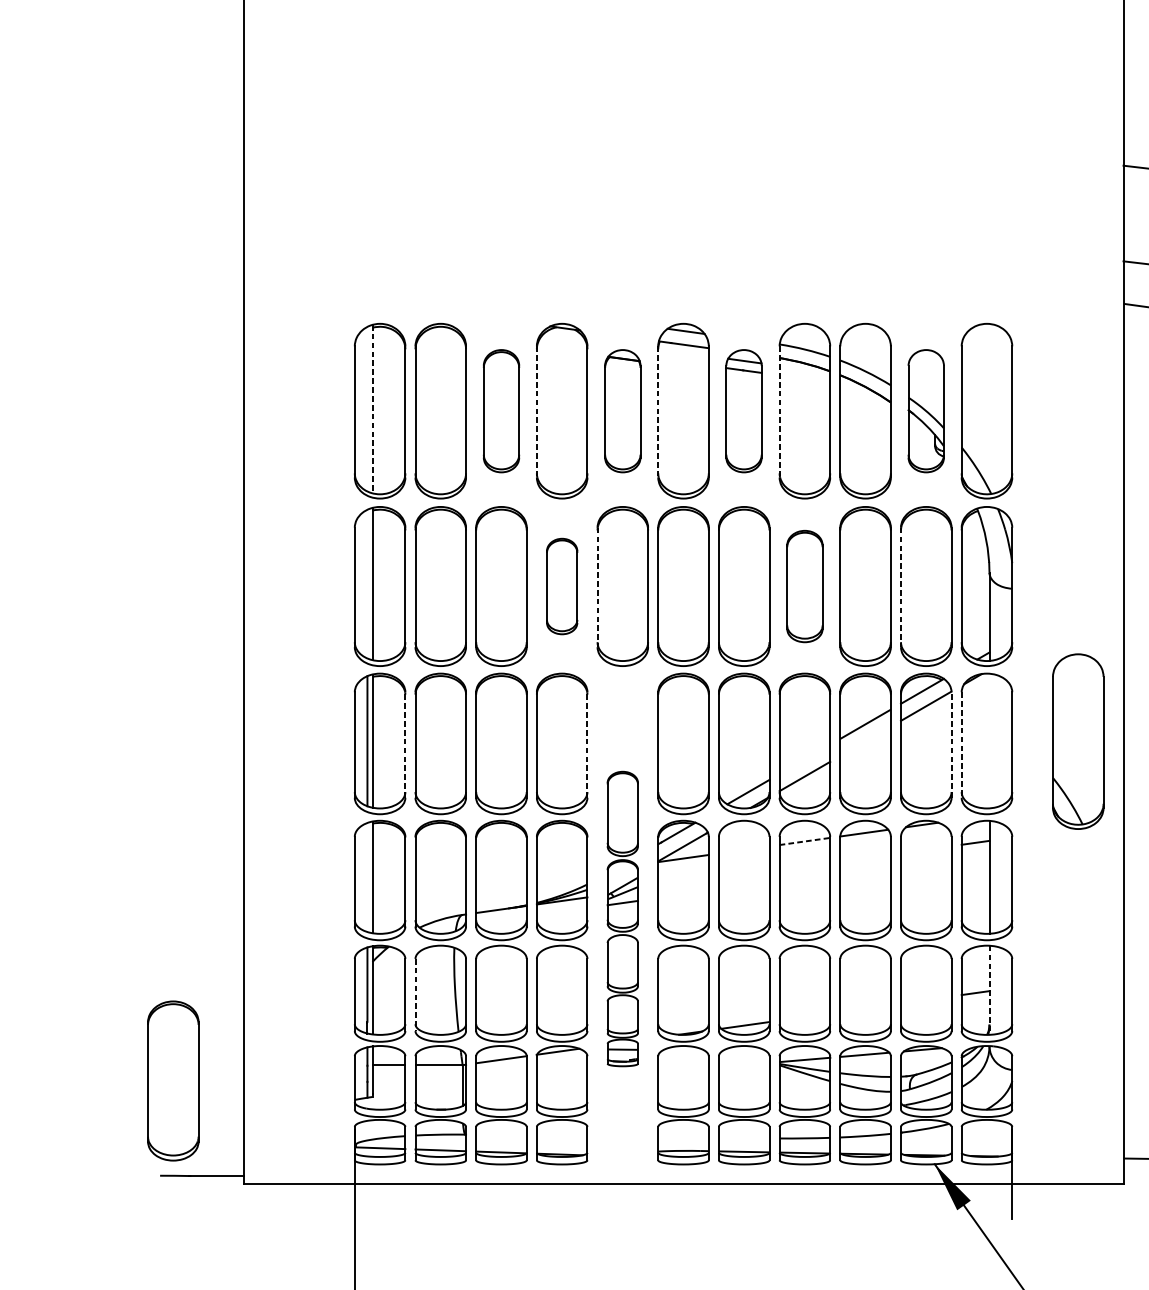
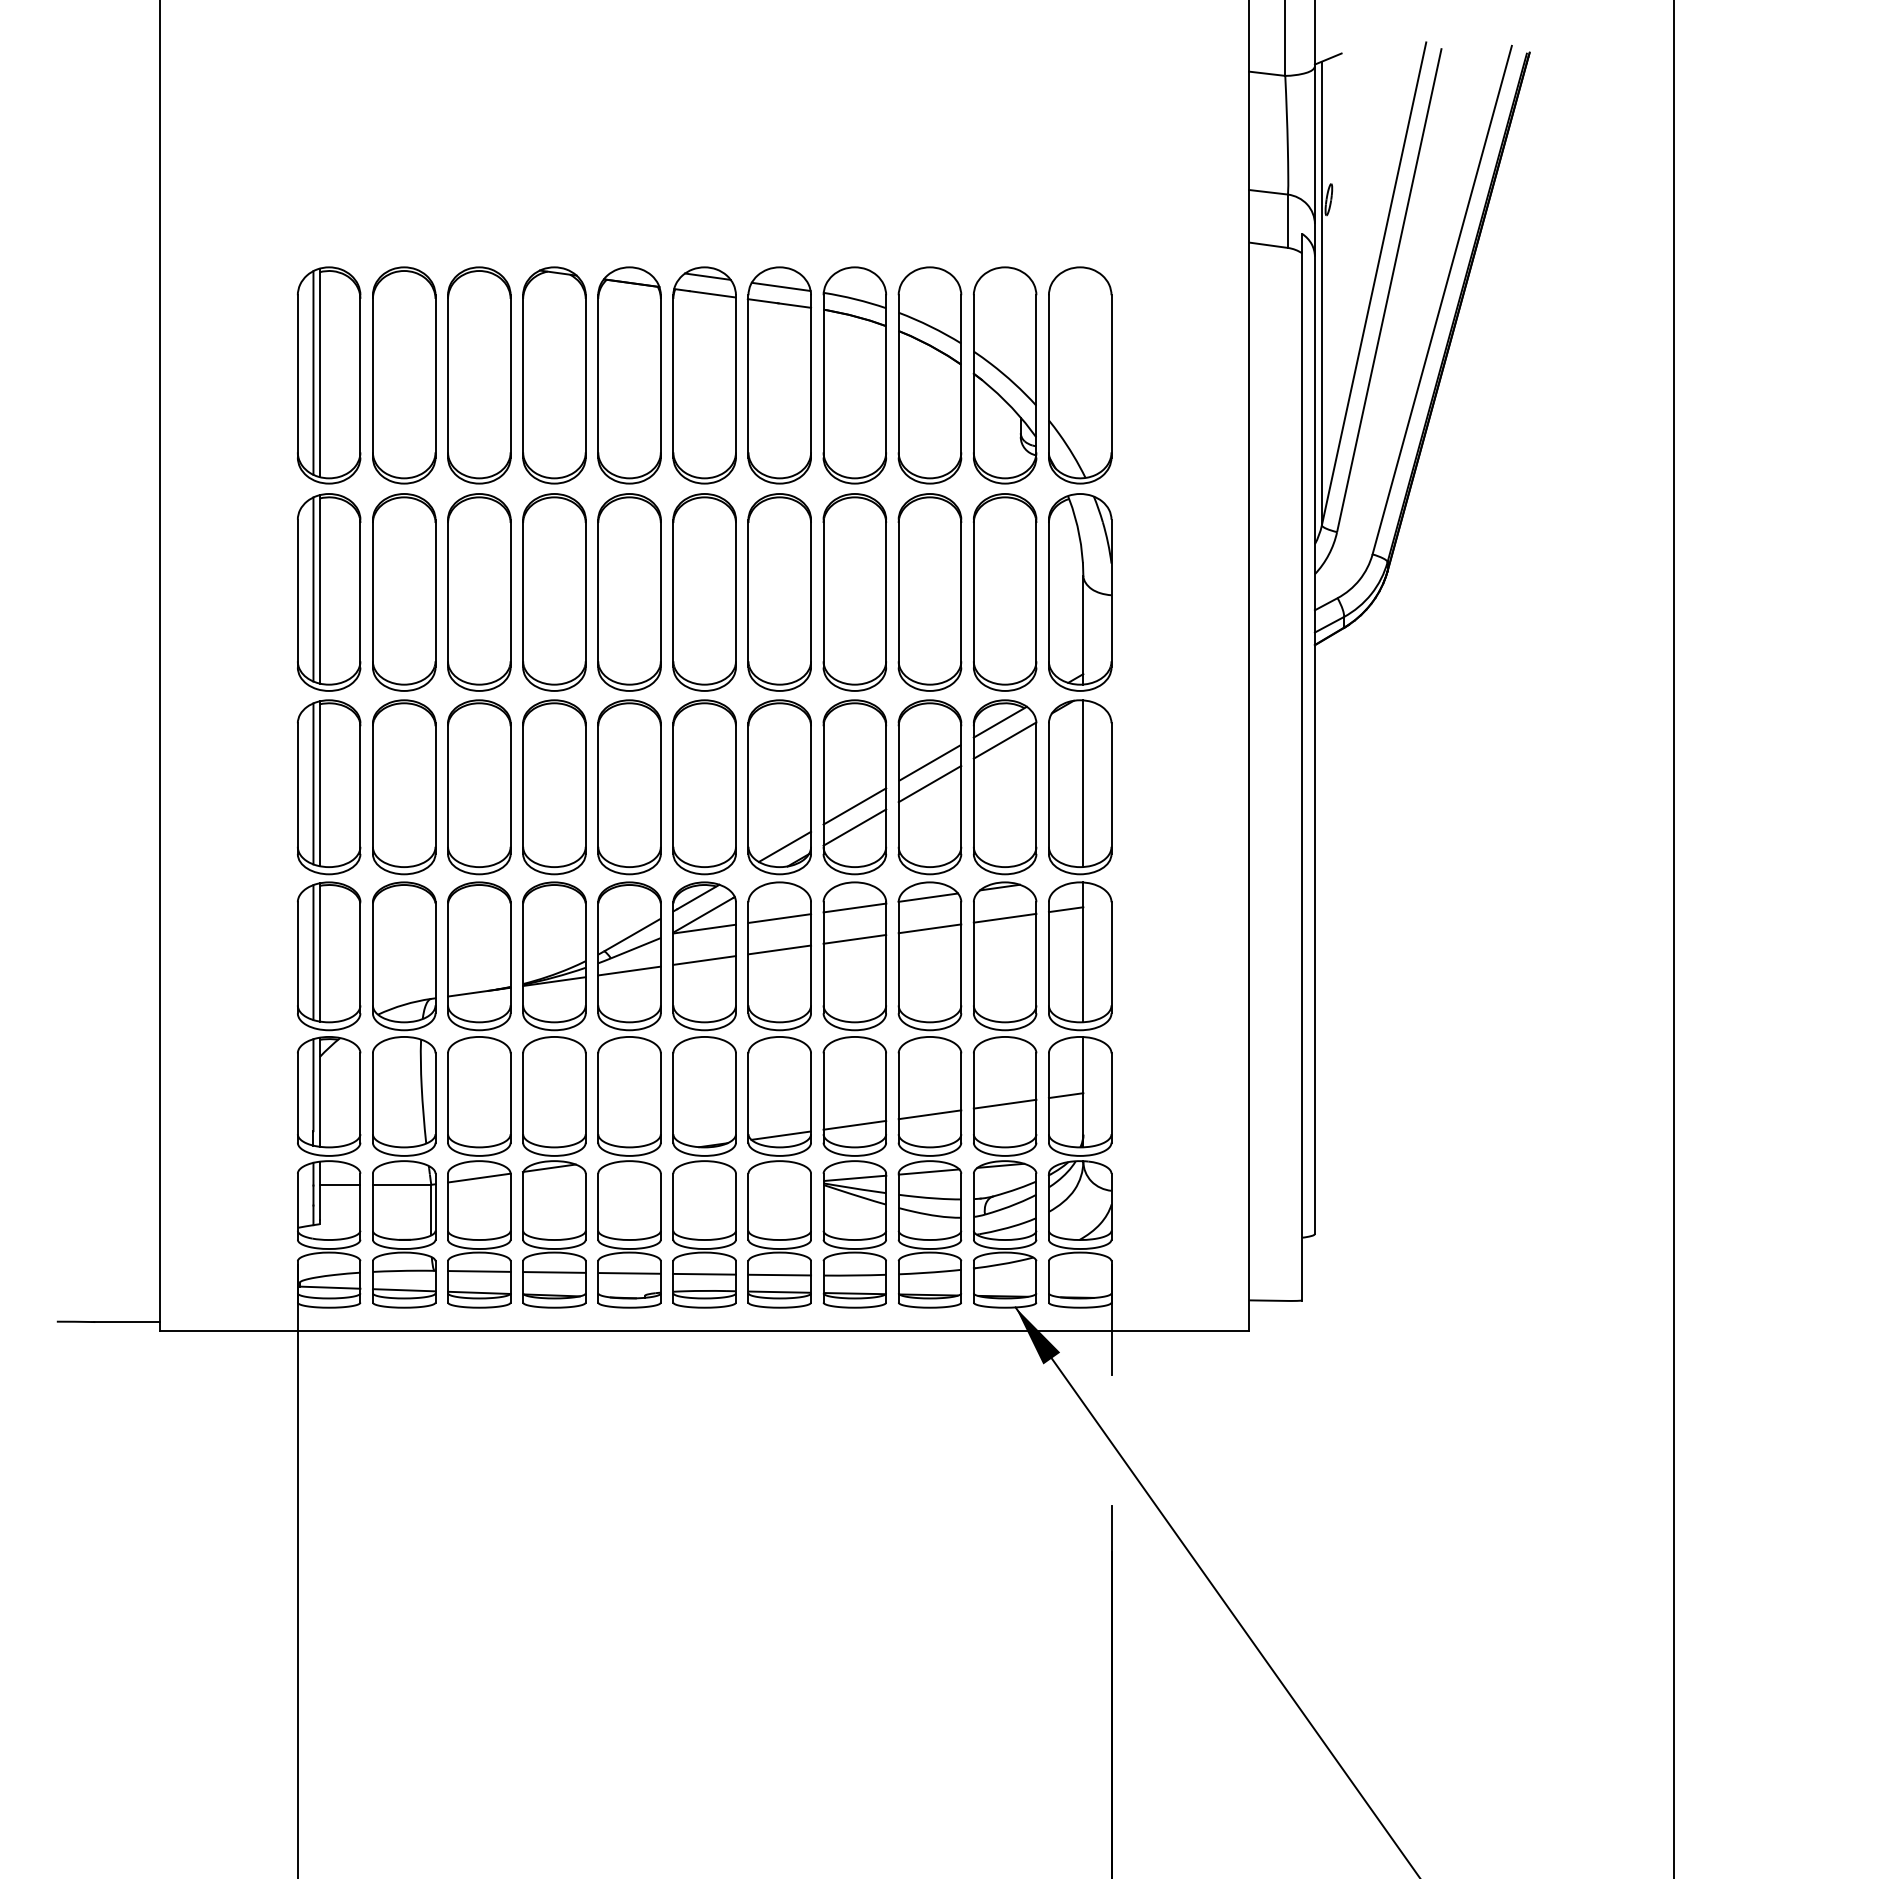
line: (367, 408) -> (313, 372), added
line: (372, 409) -> (319, 373), dashed -> solid
part: (501, 411) -> (479, 375), size x1.43
part: (622, 411) -> (629, 375), size x1.43
part: (743, 411) -> (778, 375), size x1.43
part: (925, 411) -> (1004, 375), size x1.43
line: (537, 412) -> (523, 376), dashed -> solid
line: (658, 412) -> (673, 376), dashed -> solid
line: (779, 412) -> (823, 376), dashed -> solid
line: (367, 584) -> (313, 589), added
part: (562, 586) -> (554, 592), size x1.67
part: (804, 586) -> (854, 592), size x1.43
line: (597, 587) -> (598, 593), dashed -> solid
line: (900, 587) -> (973, 593), dashed -> solid
line: (865, 740) -> (929, 783), added
line: (989, 740) -> (1083, 783), added
part: (1078, 741) -> (1193, 784), removed
line: (405, 744) -> (360, 788), dashed -> solid
line: (587, 744) -> (585, 788), dashed -> solid
line: (951, 744) -> (1036, 788), dashed -> solid
line: (961, 745) -> (1048, 789), dashed -> solid
line: (804, 759) -> (854, 806), added
line: (804, 841) -> (854, 907), dashed -> solid
line: (744, 849) -> (779, 918), added
line: (925, 849) -> (1004, 917), added
line: (865, 858) -> (929, 928), added
line: (804, 866) -> (854, 938), added
line: (744, 875) -> (779, 949), added
line: (367, 877) -> (313, 952), added
line: (683, 883) -> (704, 960), added
part: (622, 918) -> (629, 1003), size x1.67
line: (989, 990) -> (1083, 1092), dashed -> solid
line: (415, 995) -> (372, 1098), dashed -> solid
line: (925, 999) -> (1004, 1103), added
line: (865, 1008) -> (929, 1114), added
line: (804, 1016) -> (854, 1124), added
part: (173, 1081) -> (73, 1204), removed
line: (501, 1135) -> (479, 1271), added
line: (562, 1135) -> (554, 1272), added
line: (683, 1136) -> (704, 1273), added
line: (744, 1137) -> (779, 1274), added

